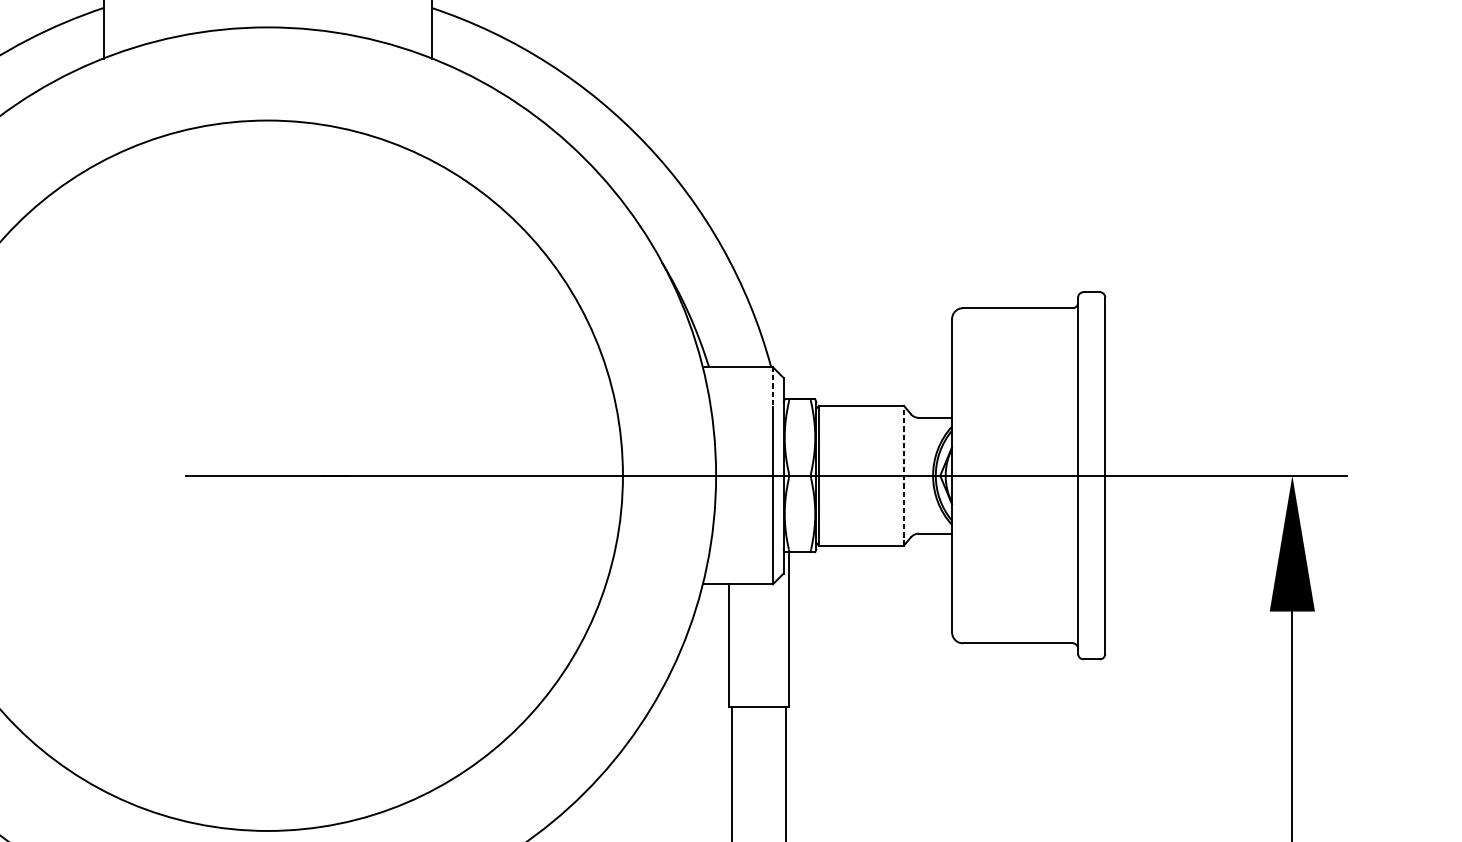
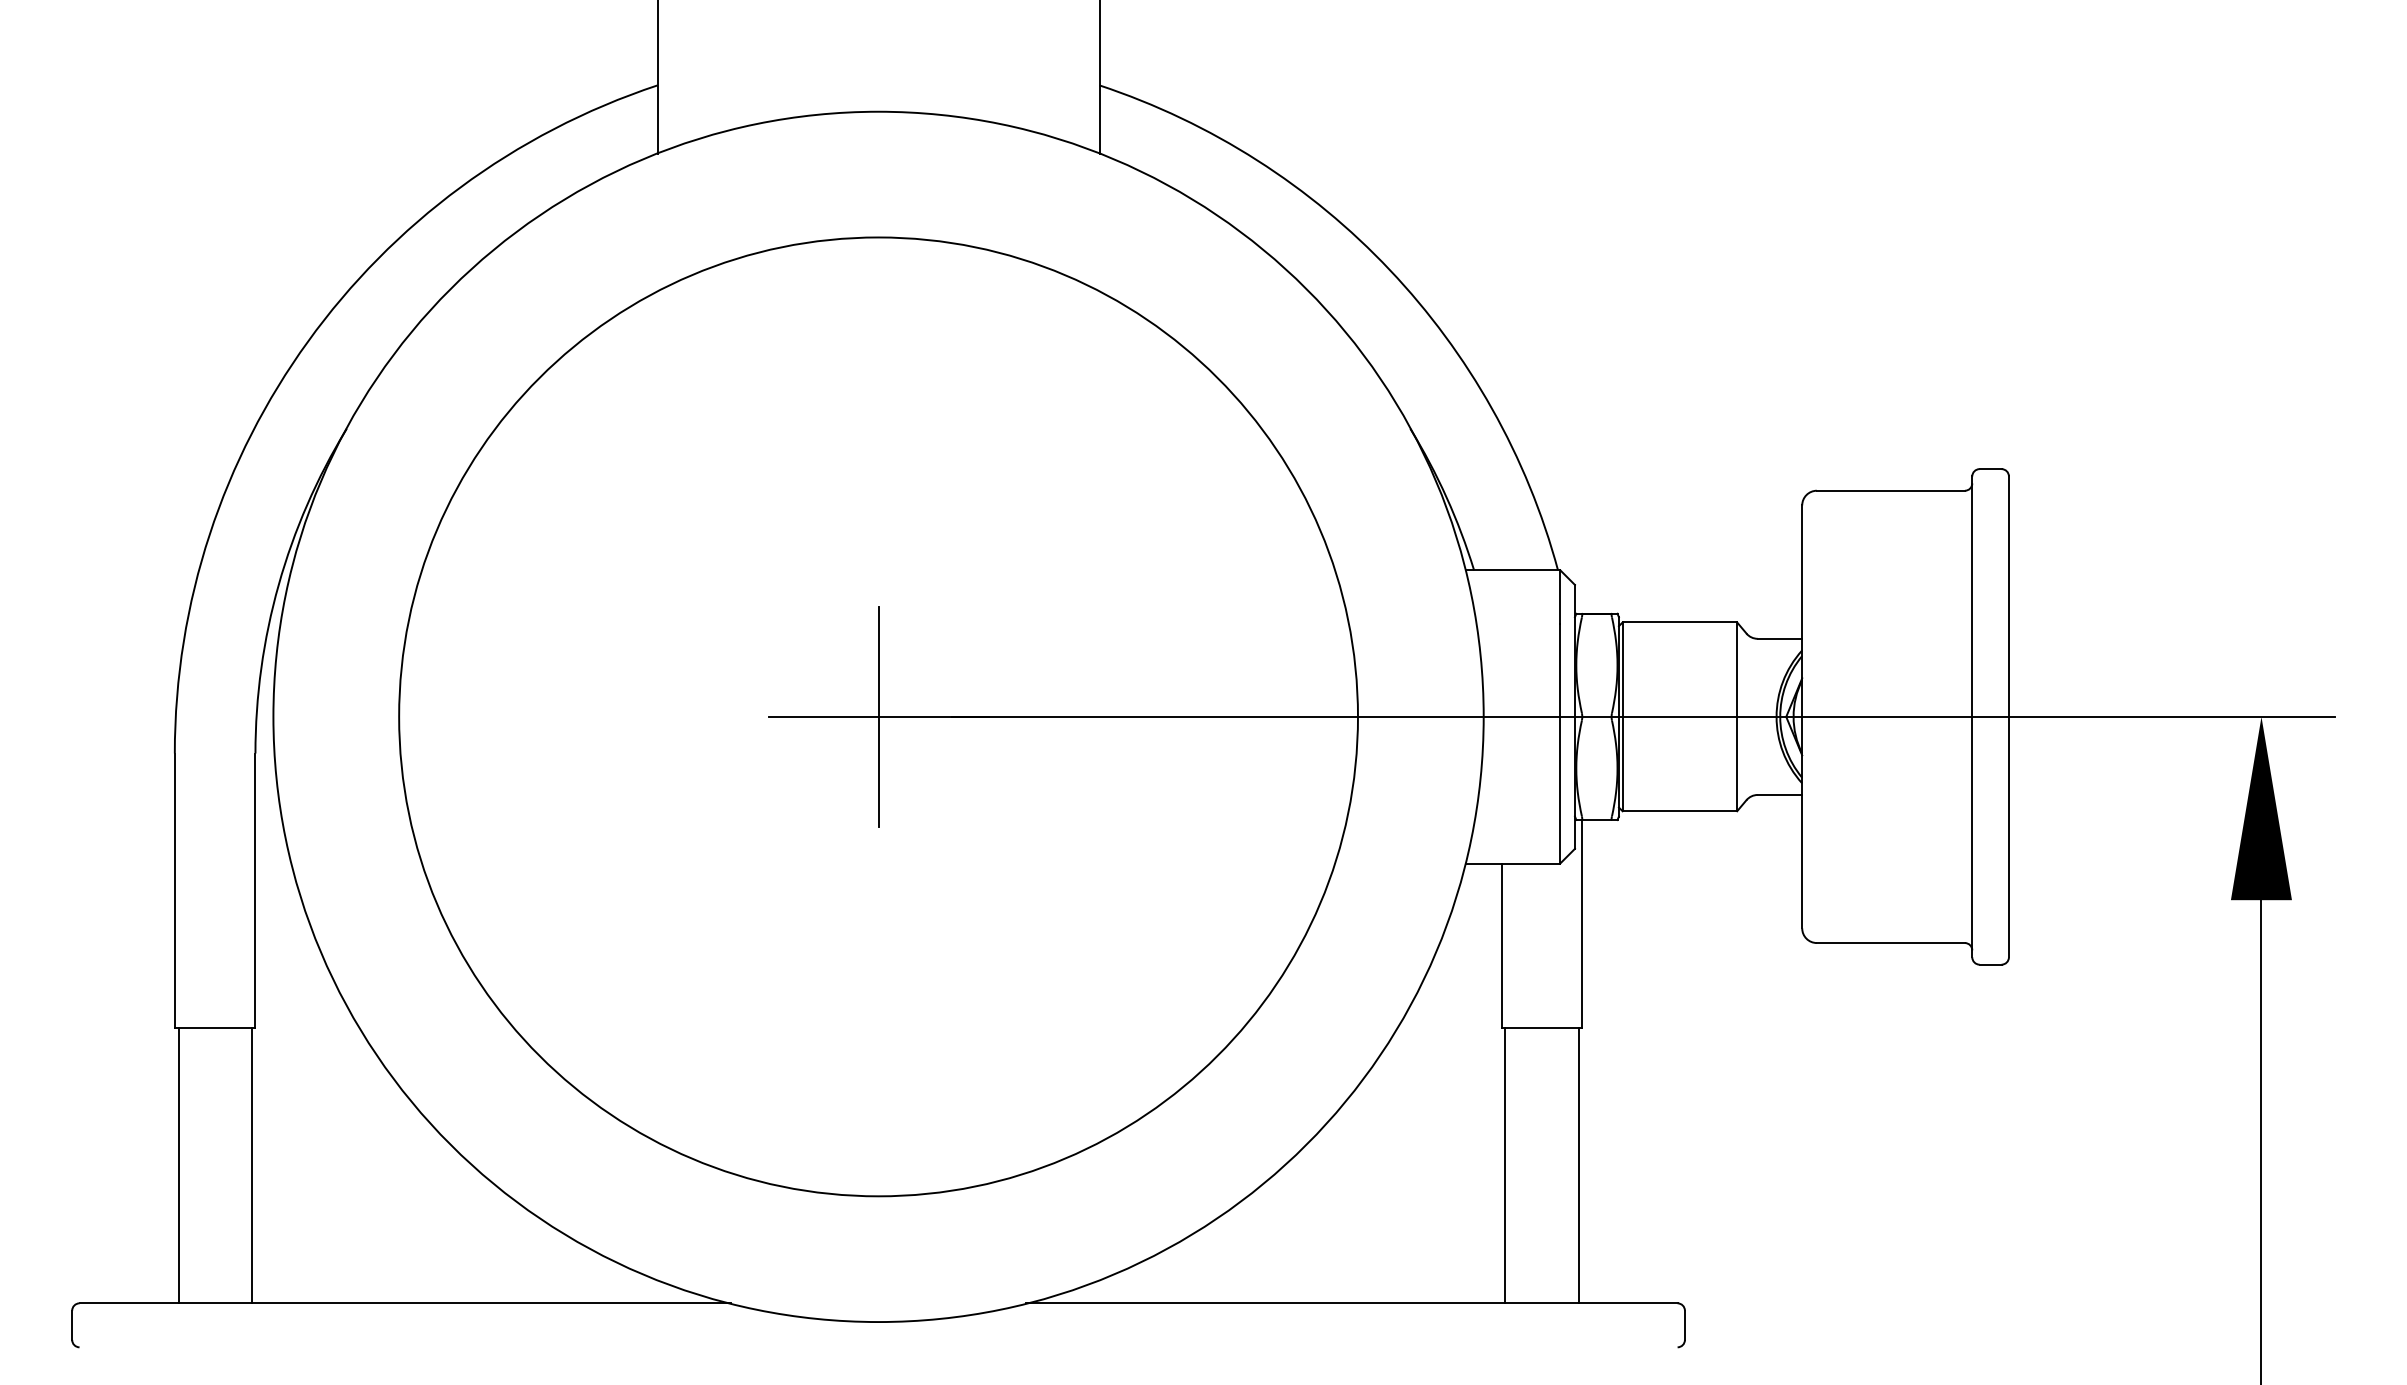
line: (773, 387) -> (1560, 597), dashed -> solid
line: (267, 475) -> (878, 716), added
line: (904, 475) -> (1737, 716), dashed -> solid

